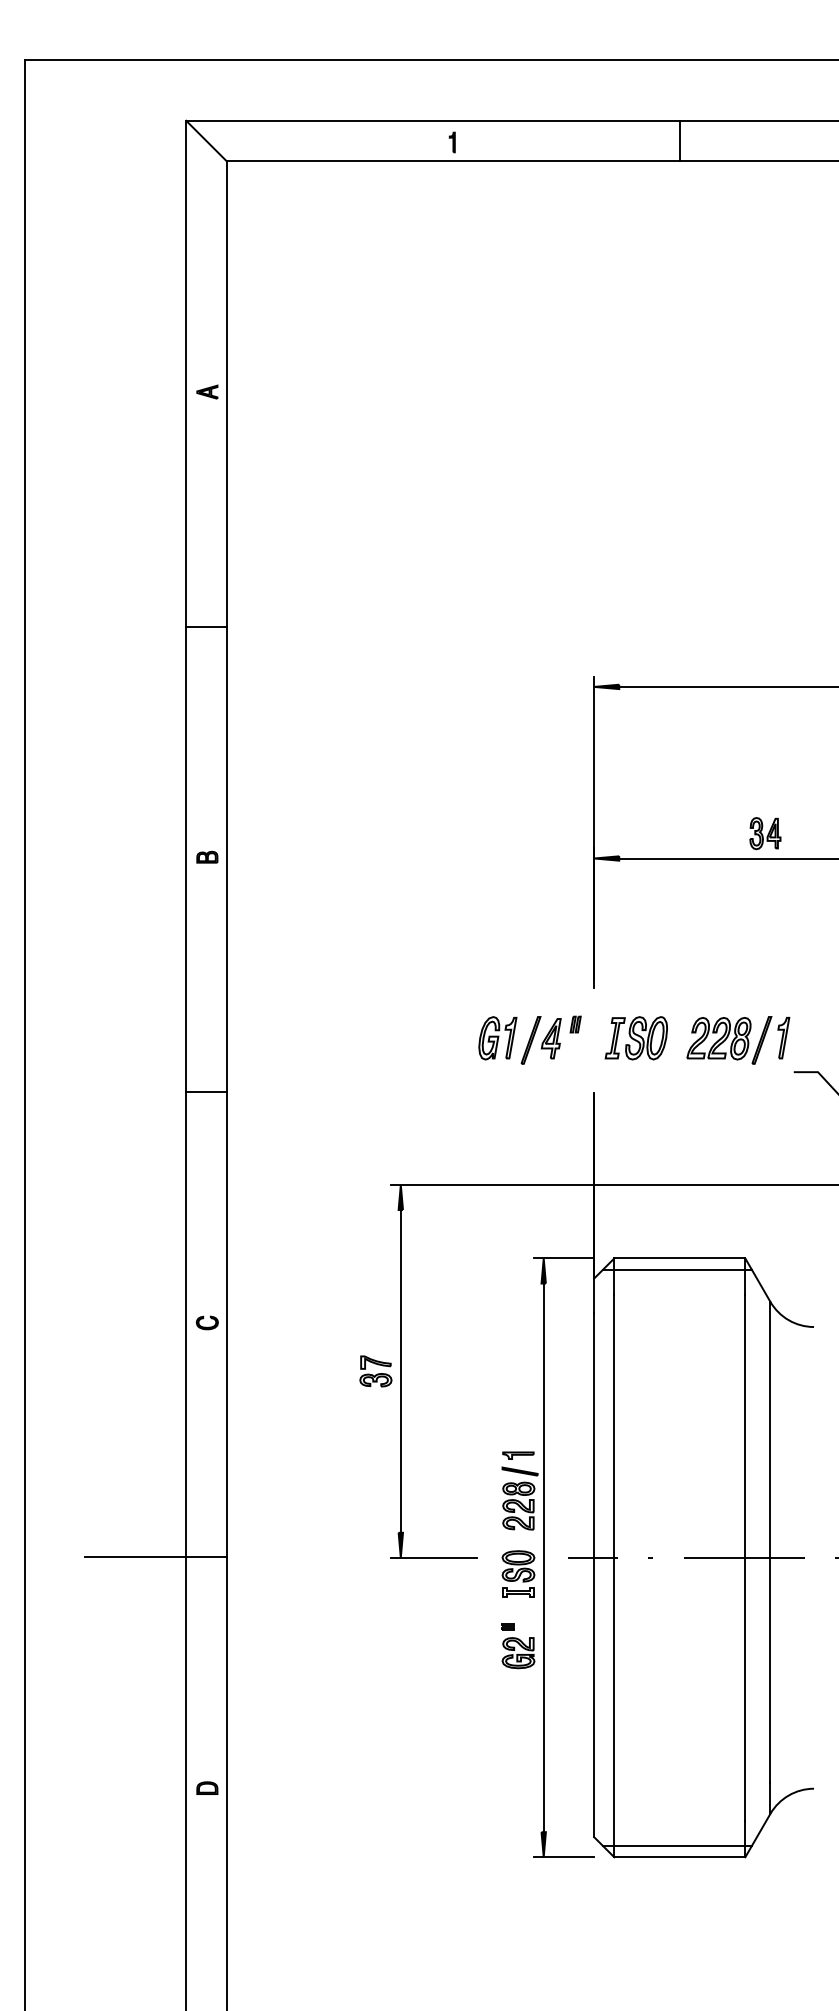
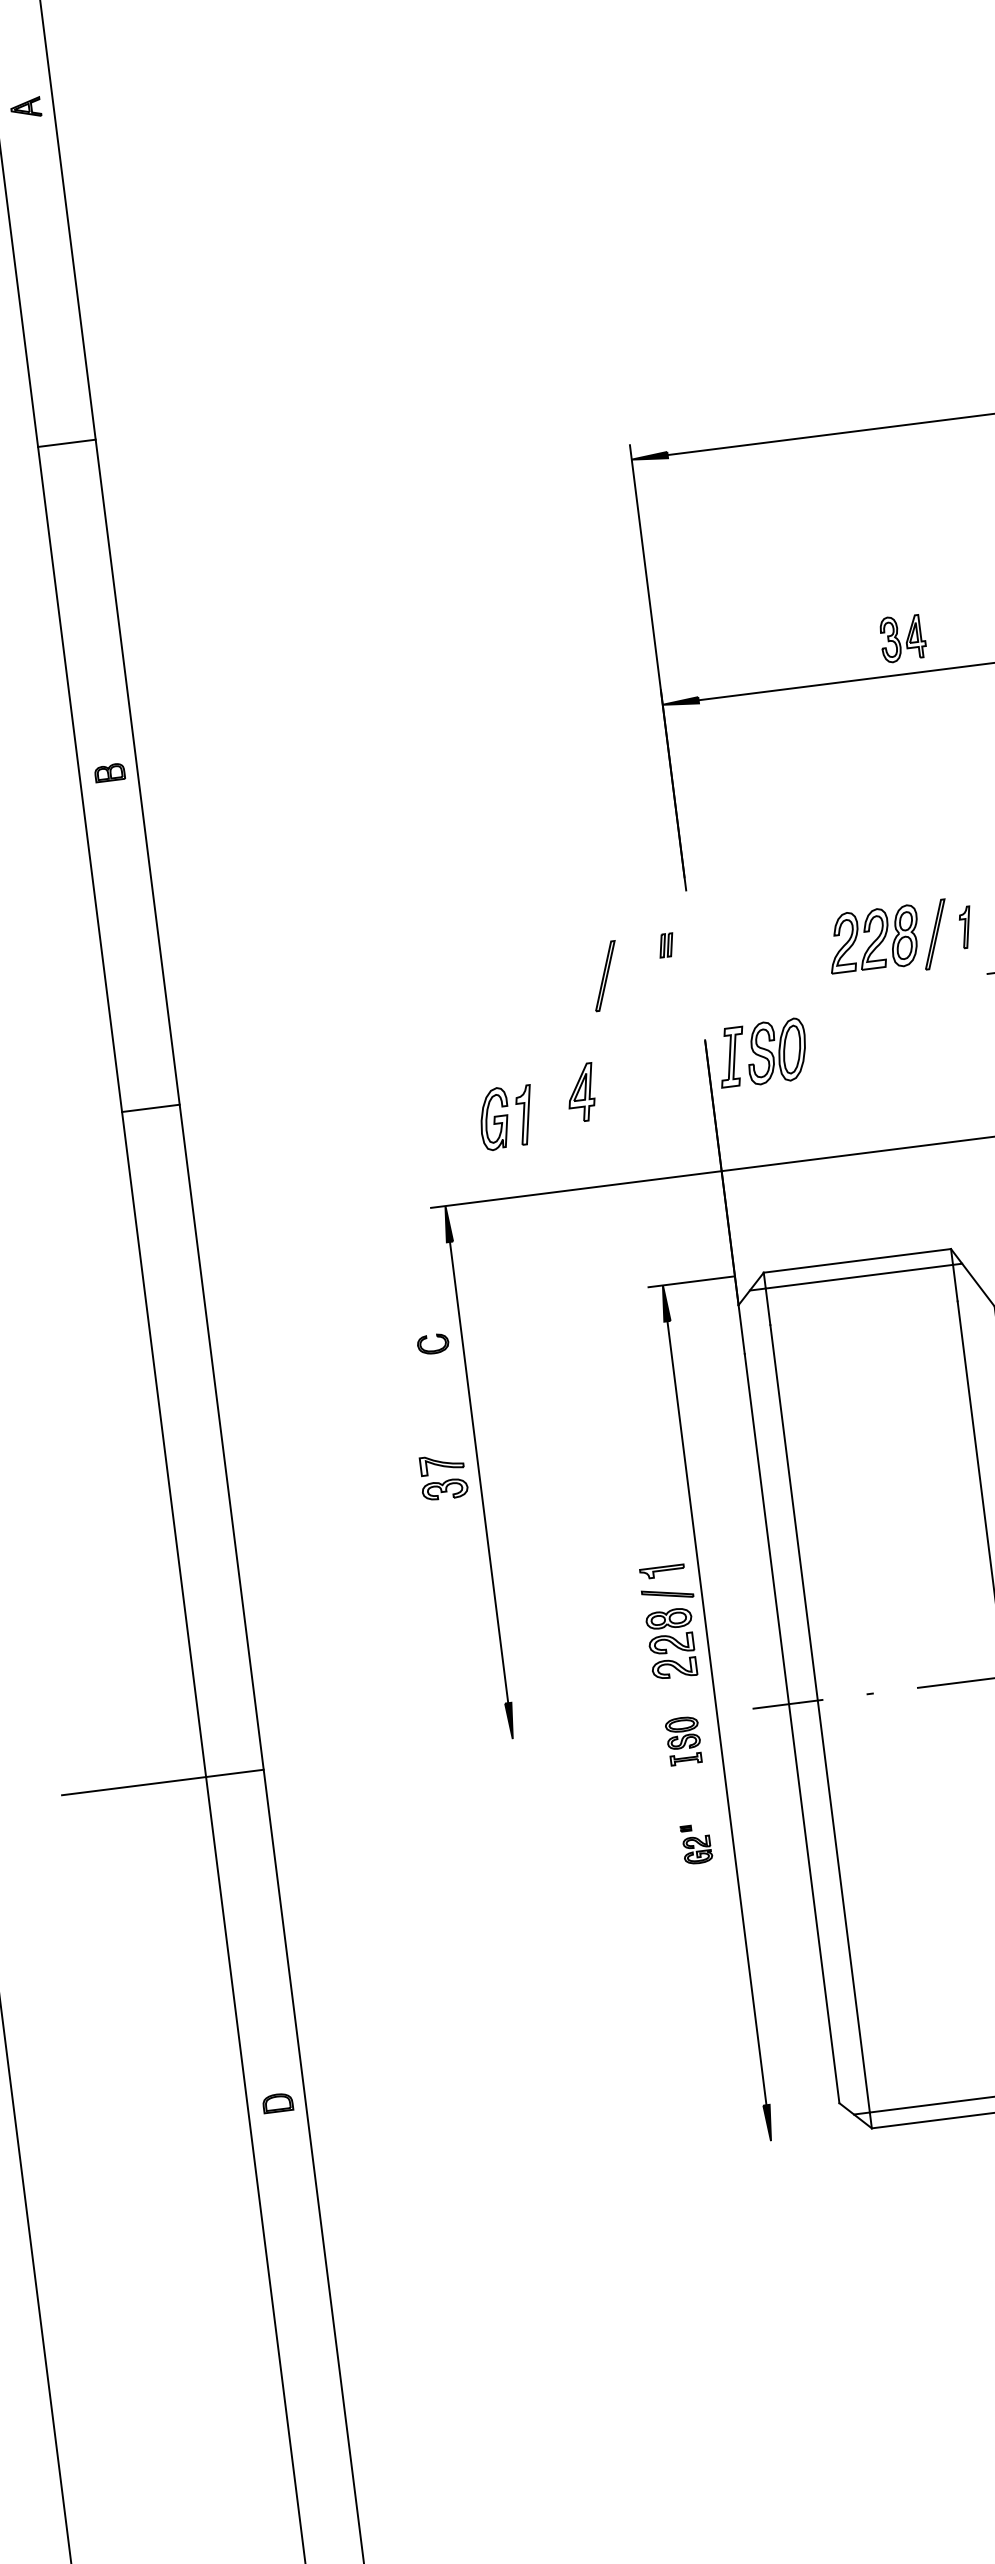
part: (497, 1038) -> (506, 1117), moved
part: (550, 1038) -> (580, 1092), moved
part: (635, 1038) -> (761, 1053), moved
part: (783, 1038) -> (965, 927), size x0.7
part: (206, 1322) -> (431, 1343), moved
line: (433, 1557) -> (559, 1732), removed
part: (518, 1573) -> (683, 1740), size x0.7
part: (518, 1646) -> (696, 1844), size x0.6
line: (563, 1857) -> (799, 2137), removed

